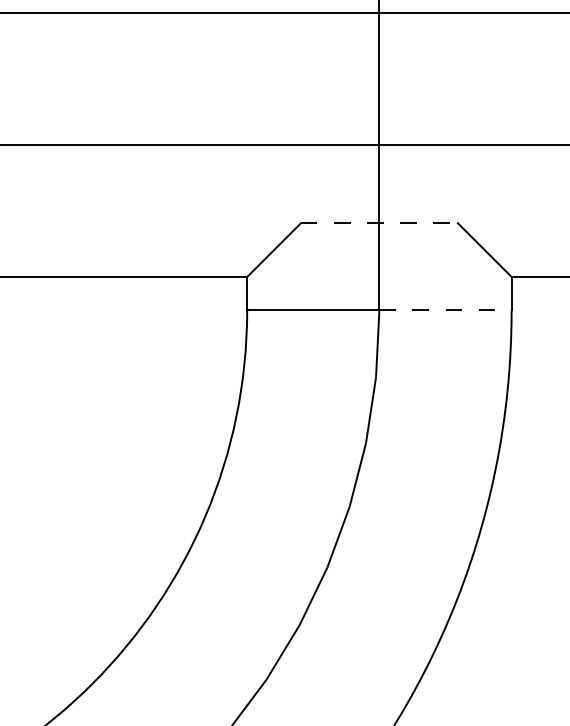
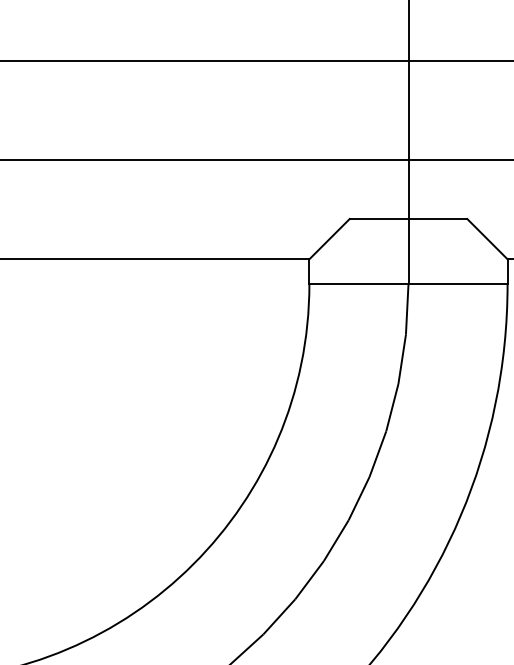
line: (379, 223) -> (408, 219), dashed -> solid
line: (446, 310) -> (458, 284), dashed -> solid

